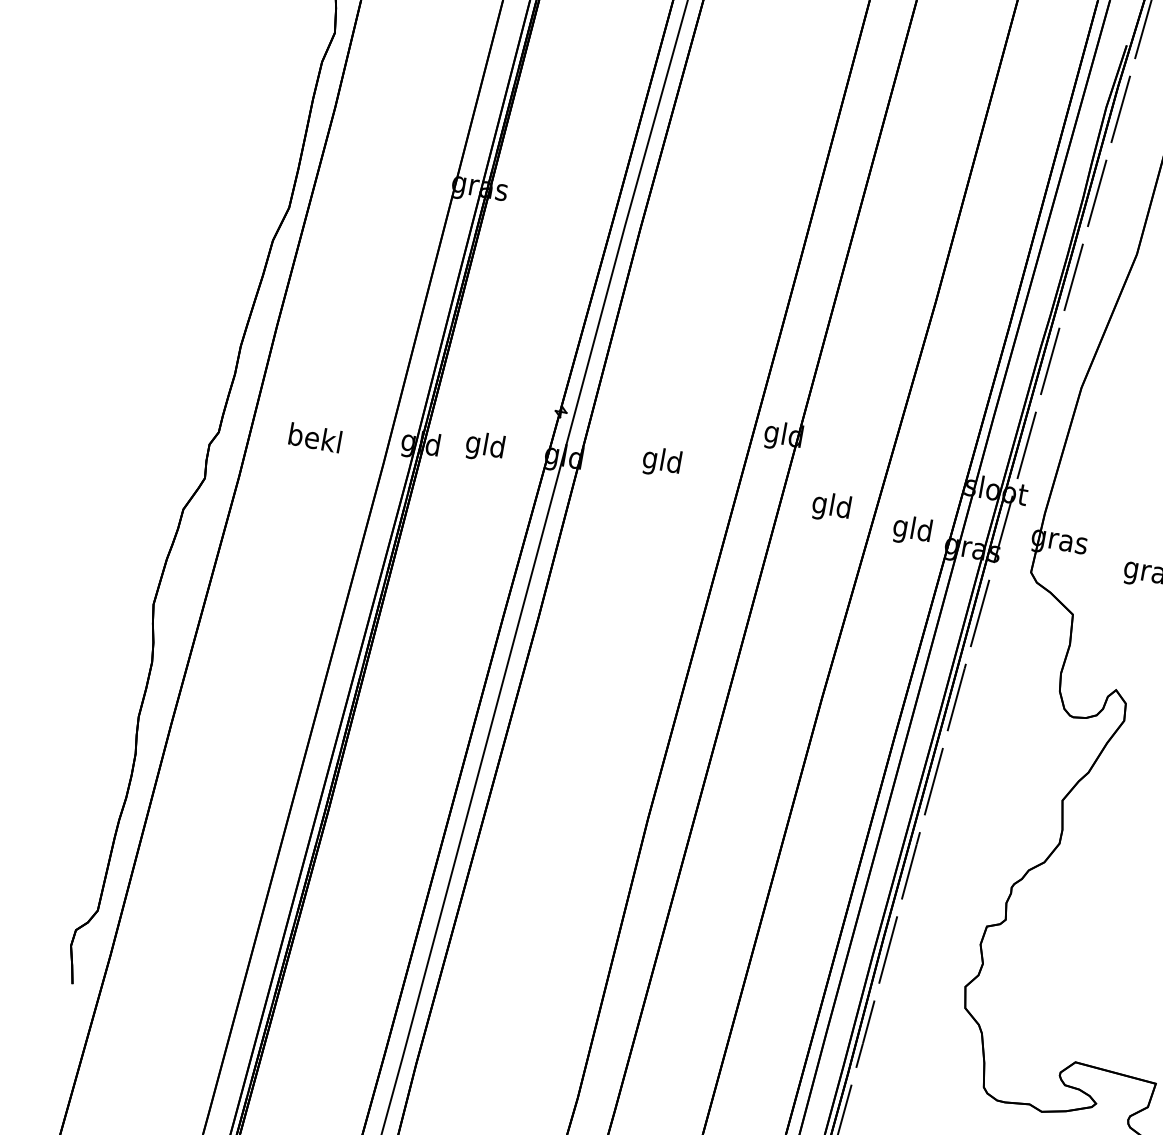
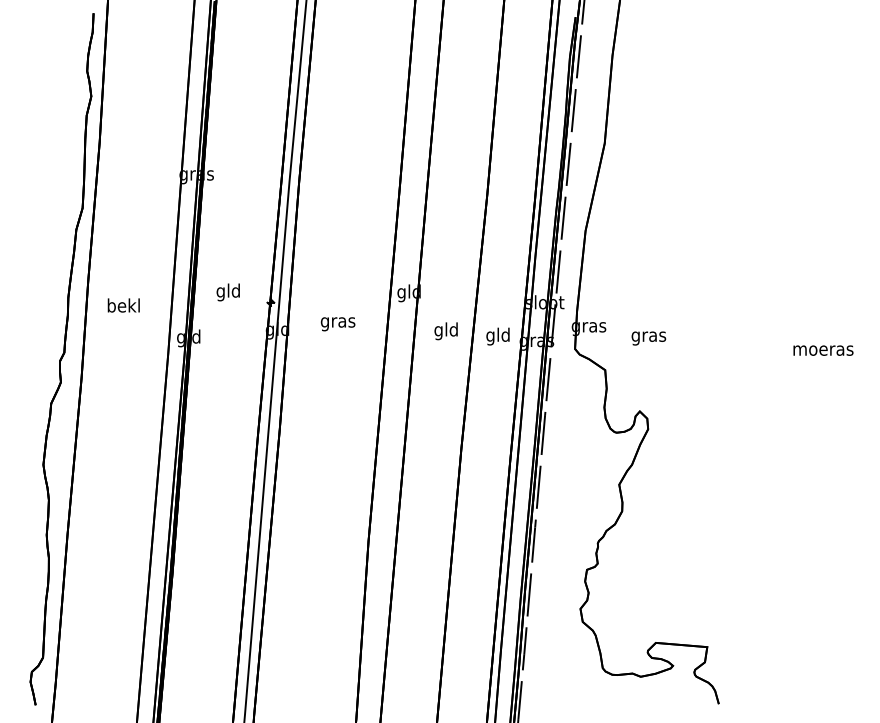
text: (314, 437) -> (123, 305), moved
text: (483, 446) -> (227, 292), moved
text: (661, 462) -> (337, 322), gld -> gras

